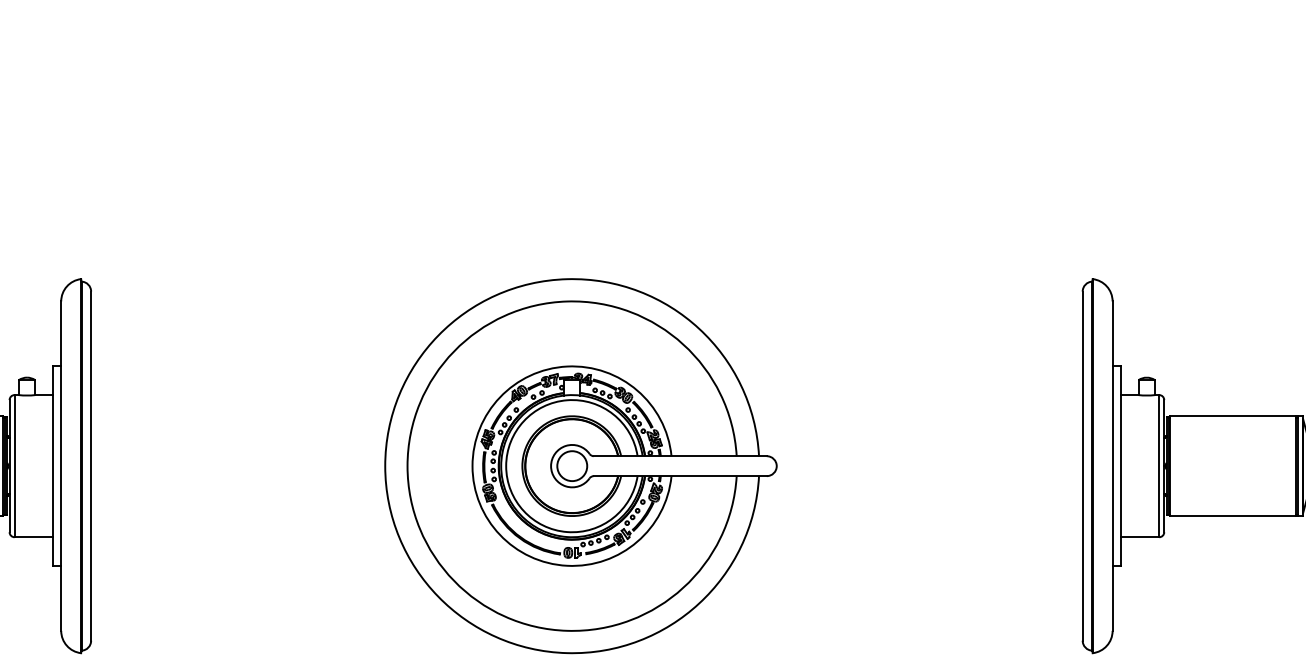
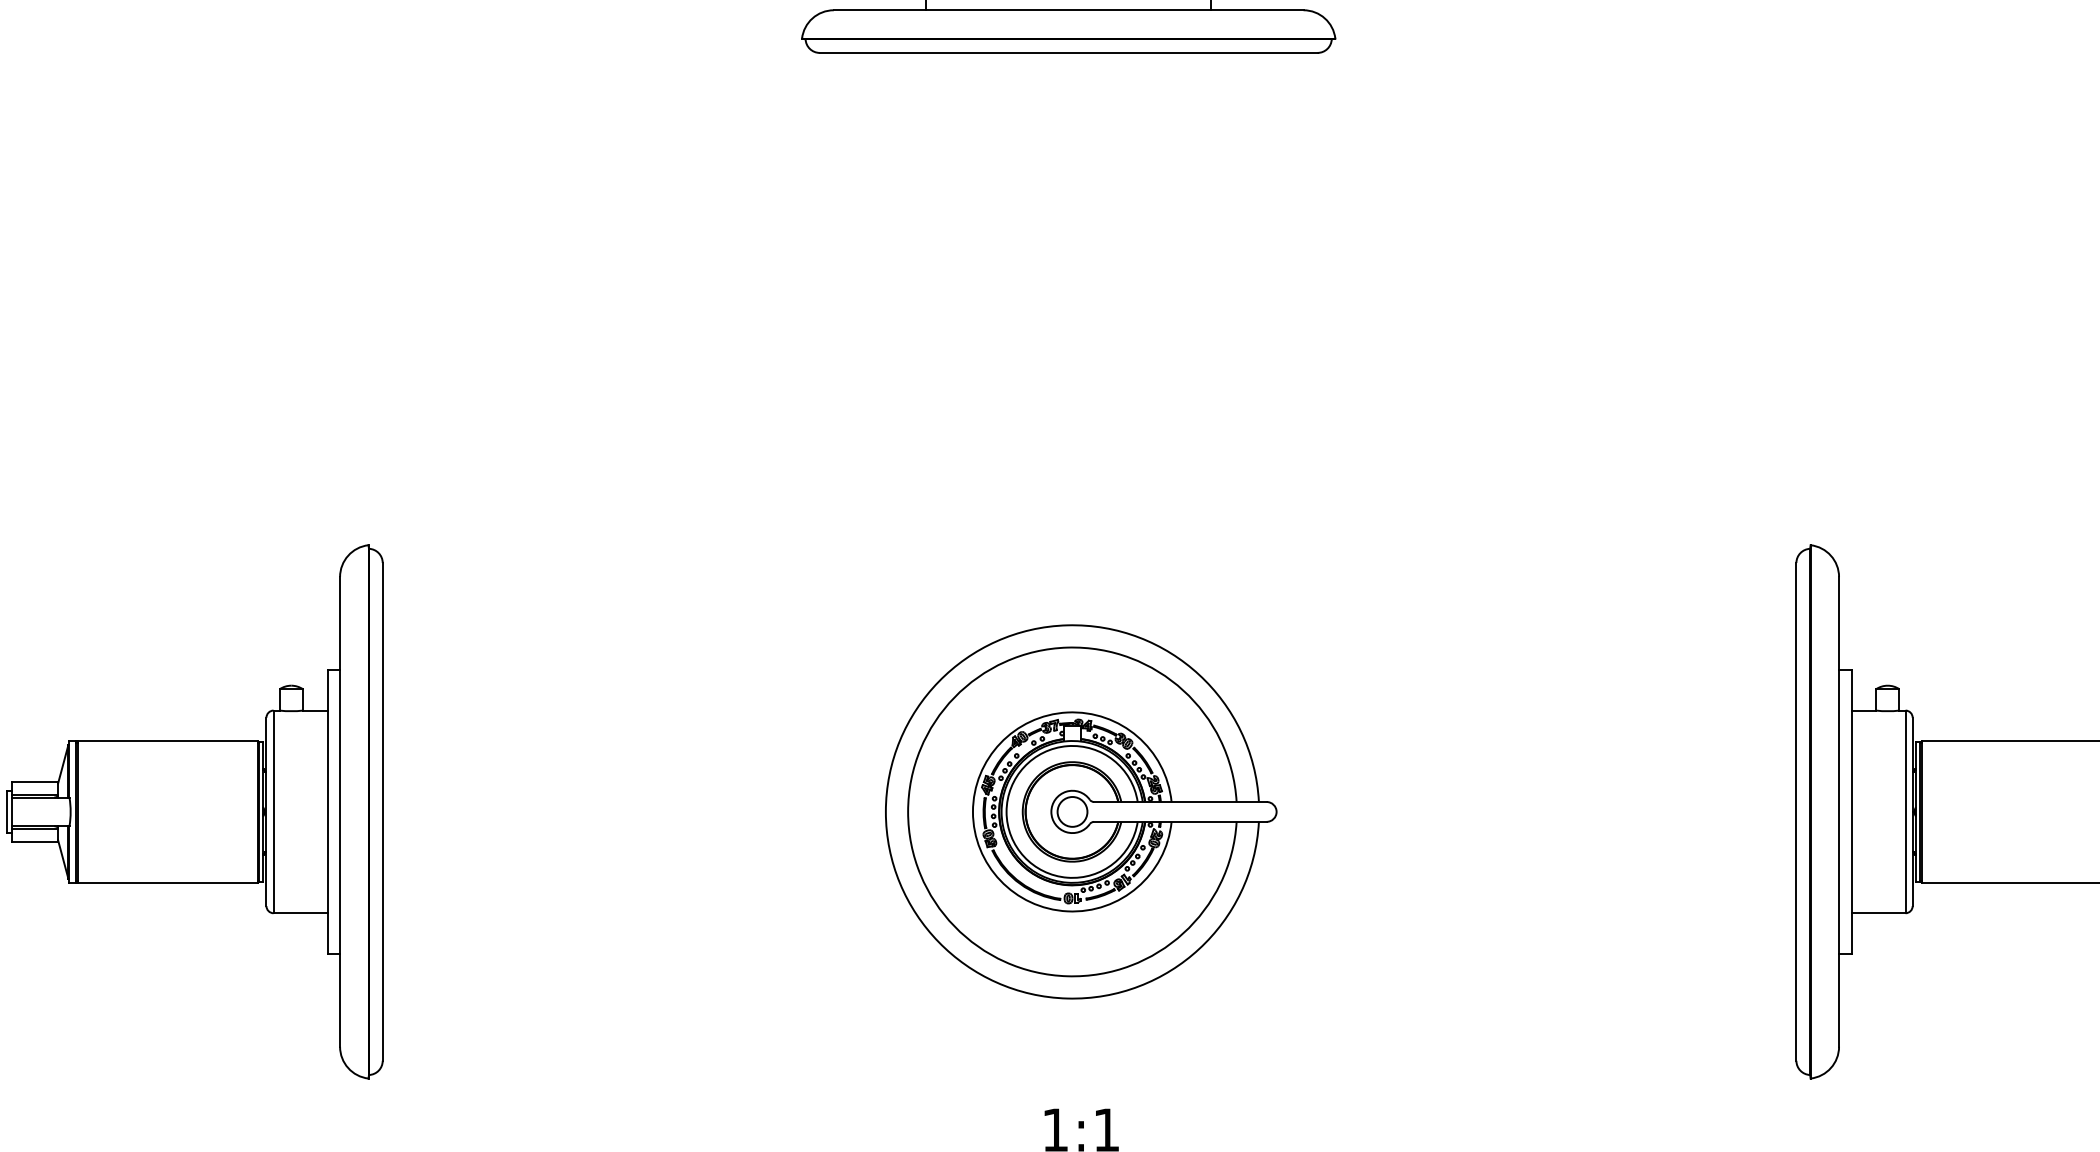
part: (581, 465) -> (1081, 811), size x0.7

